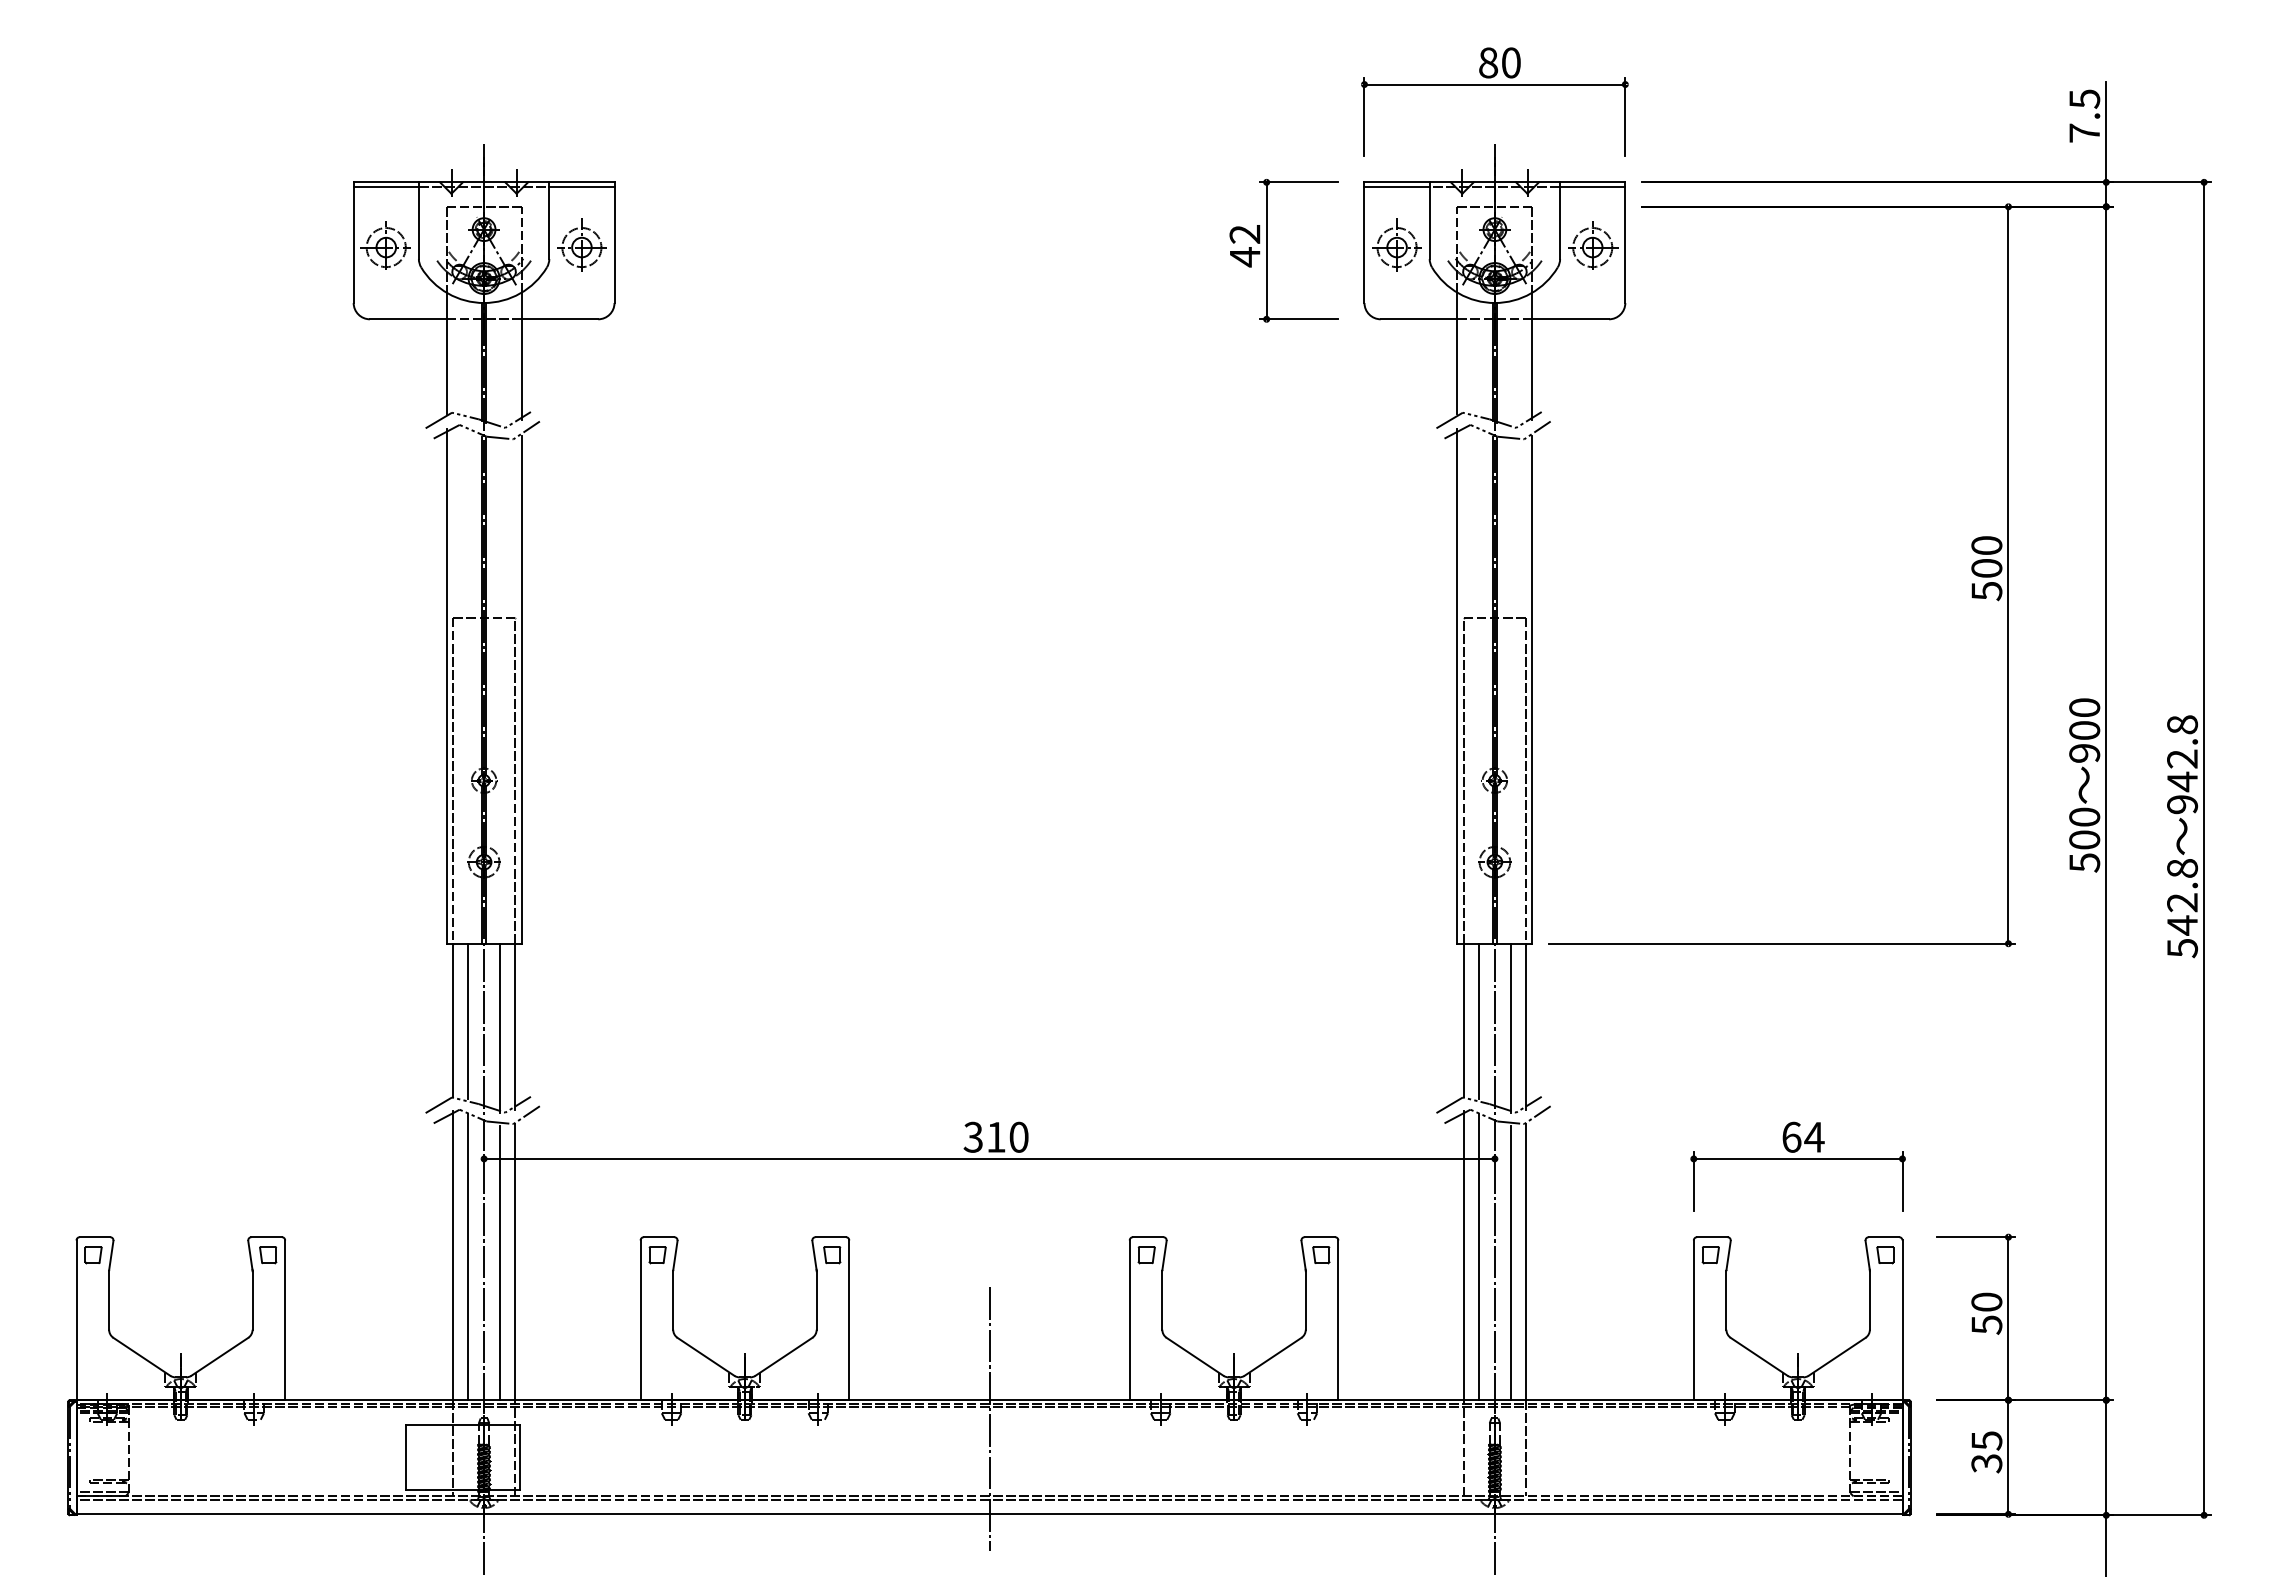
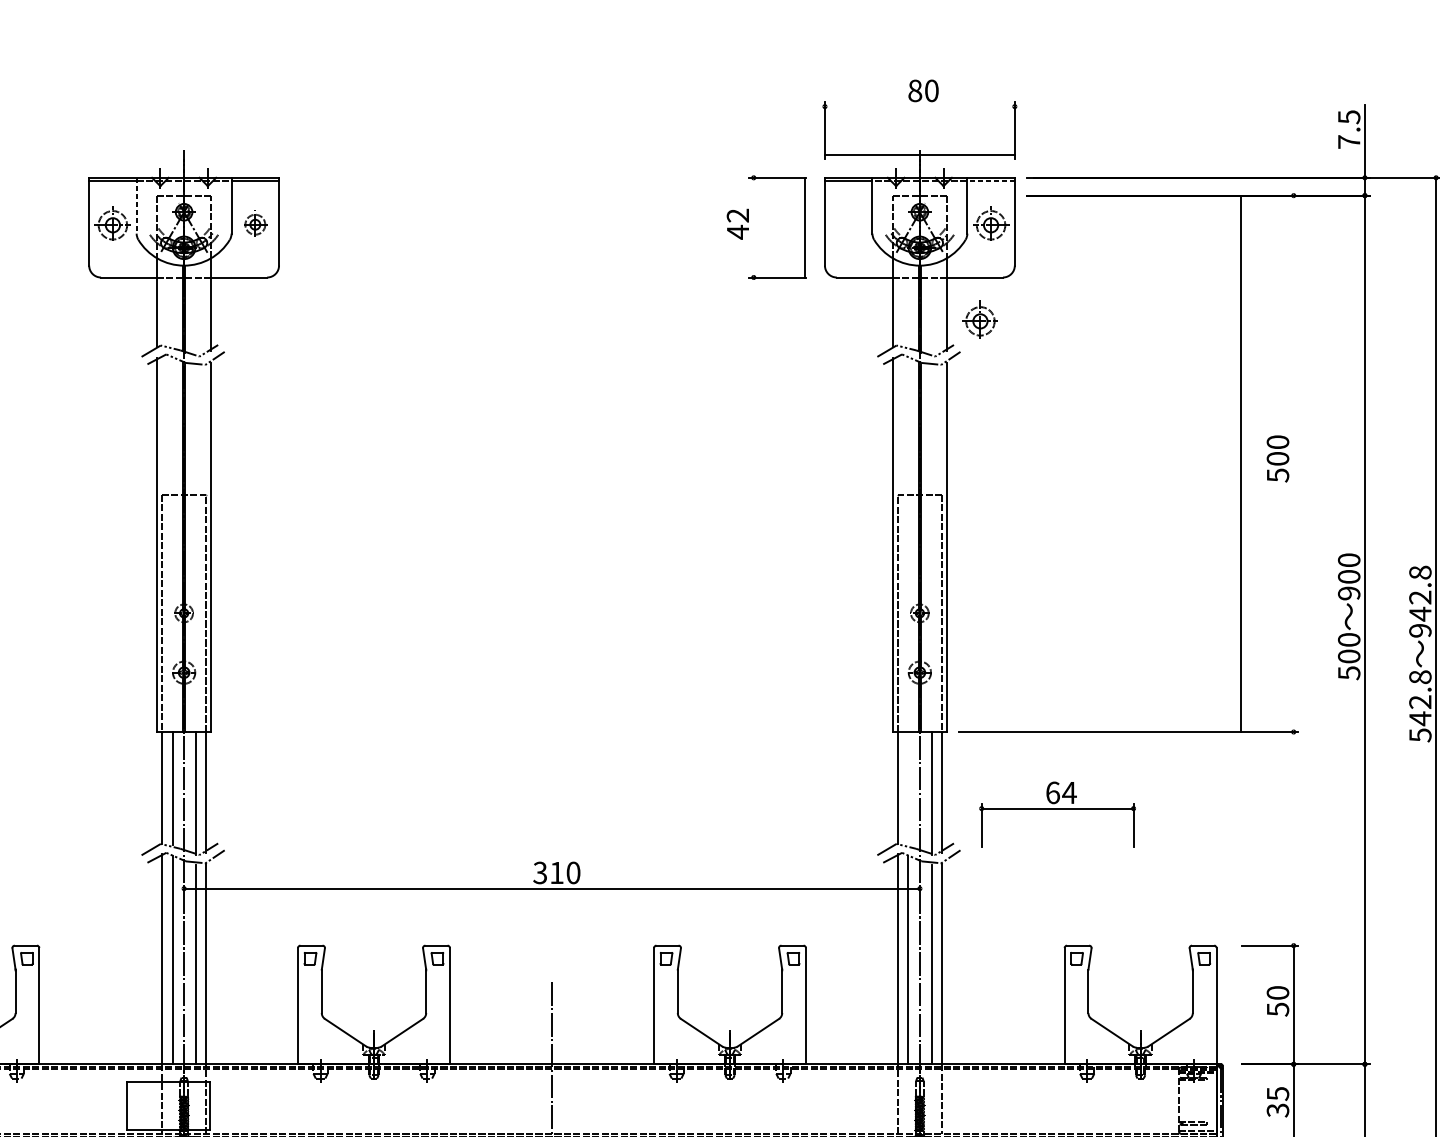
line: (1494, 84) -> (919, 155), moved
line: (1592, 187) -> (990, 181), solid -> dashed
line: (418, 221) -> (136, 206), solid -> dashed
part: (581, 244) -> (255, 223), size x0.7
part: (1396, 244) -> (980, 319), moved
line: (1266, 250) -> (805, 227), moved
line: (2008, 574) -> (1241, 463), moved
line: (1478, 1020) -> (907, 787), removed
part: (1797, 1159) -> (1057, 809), moved

